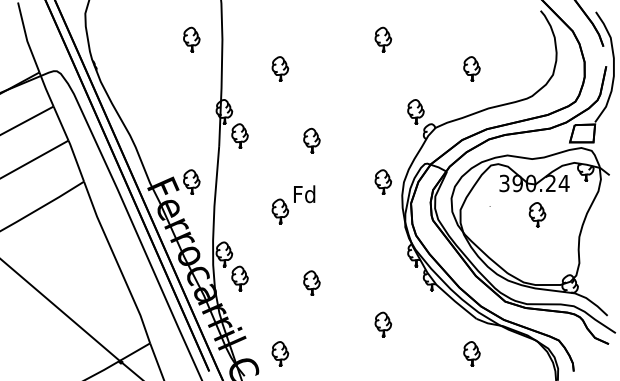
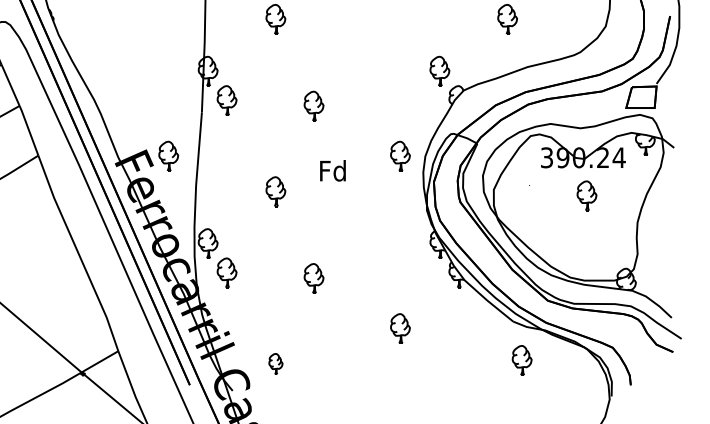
text: (304, 194) -> (332, 171), moved
part: (280, 353) -> (276, 363), size x0.7
part: (471, 353) -> (521, 359), moved

